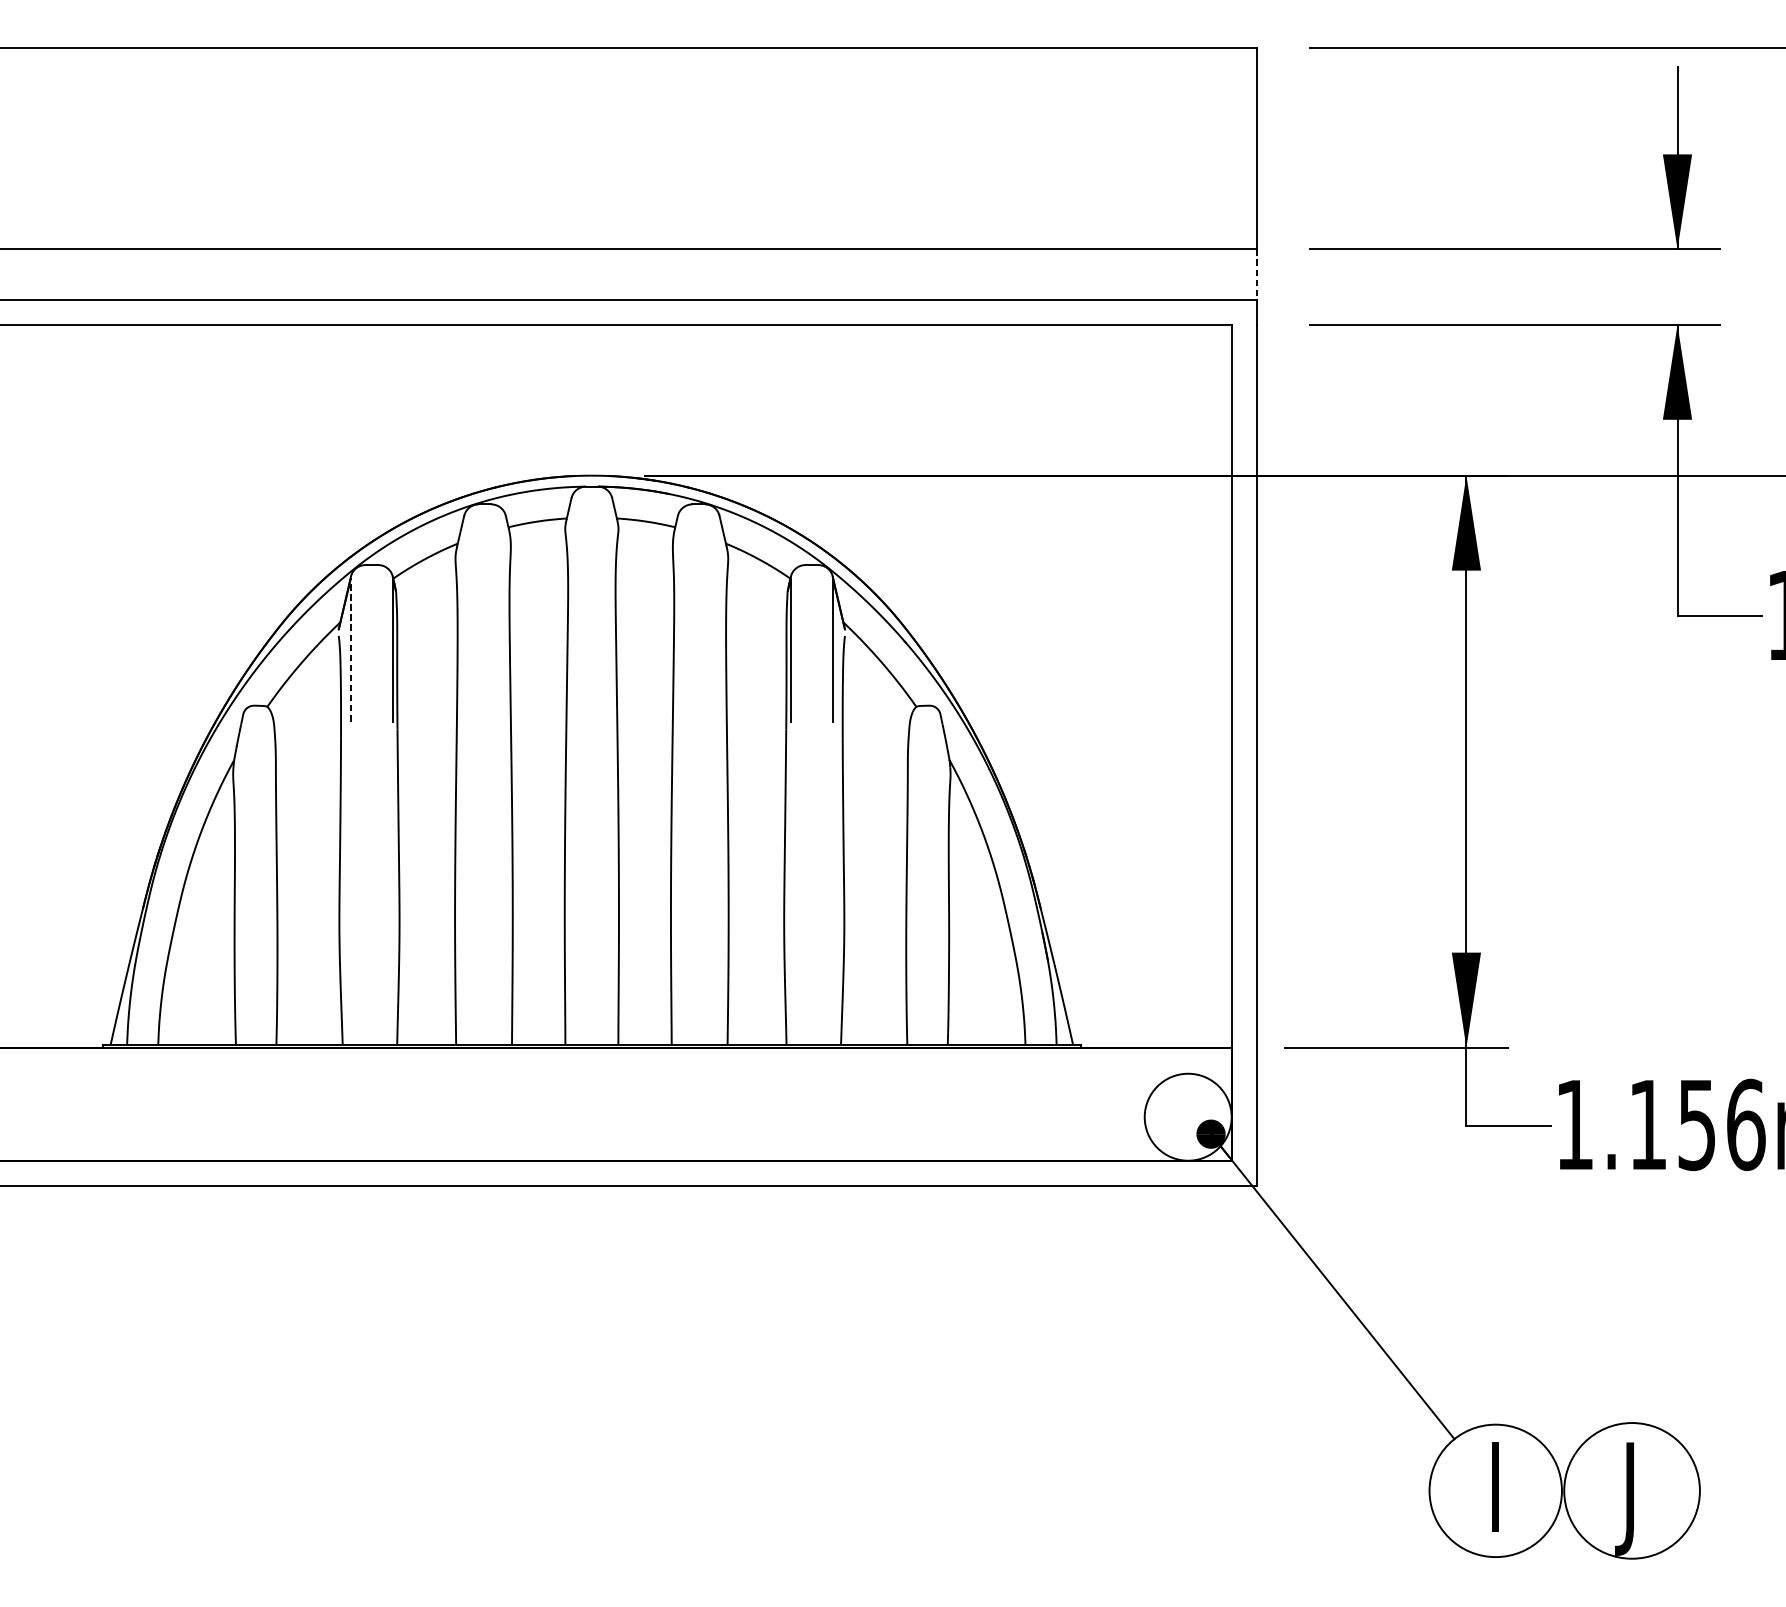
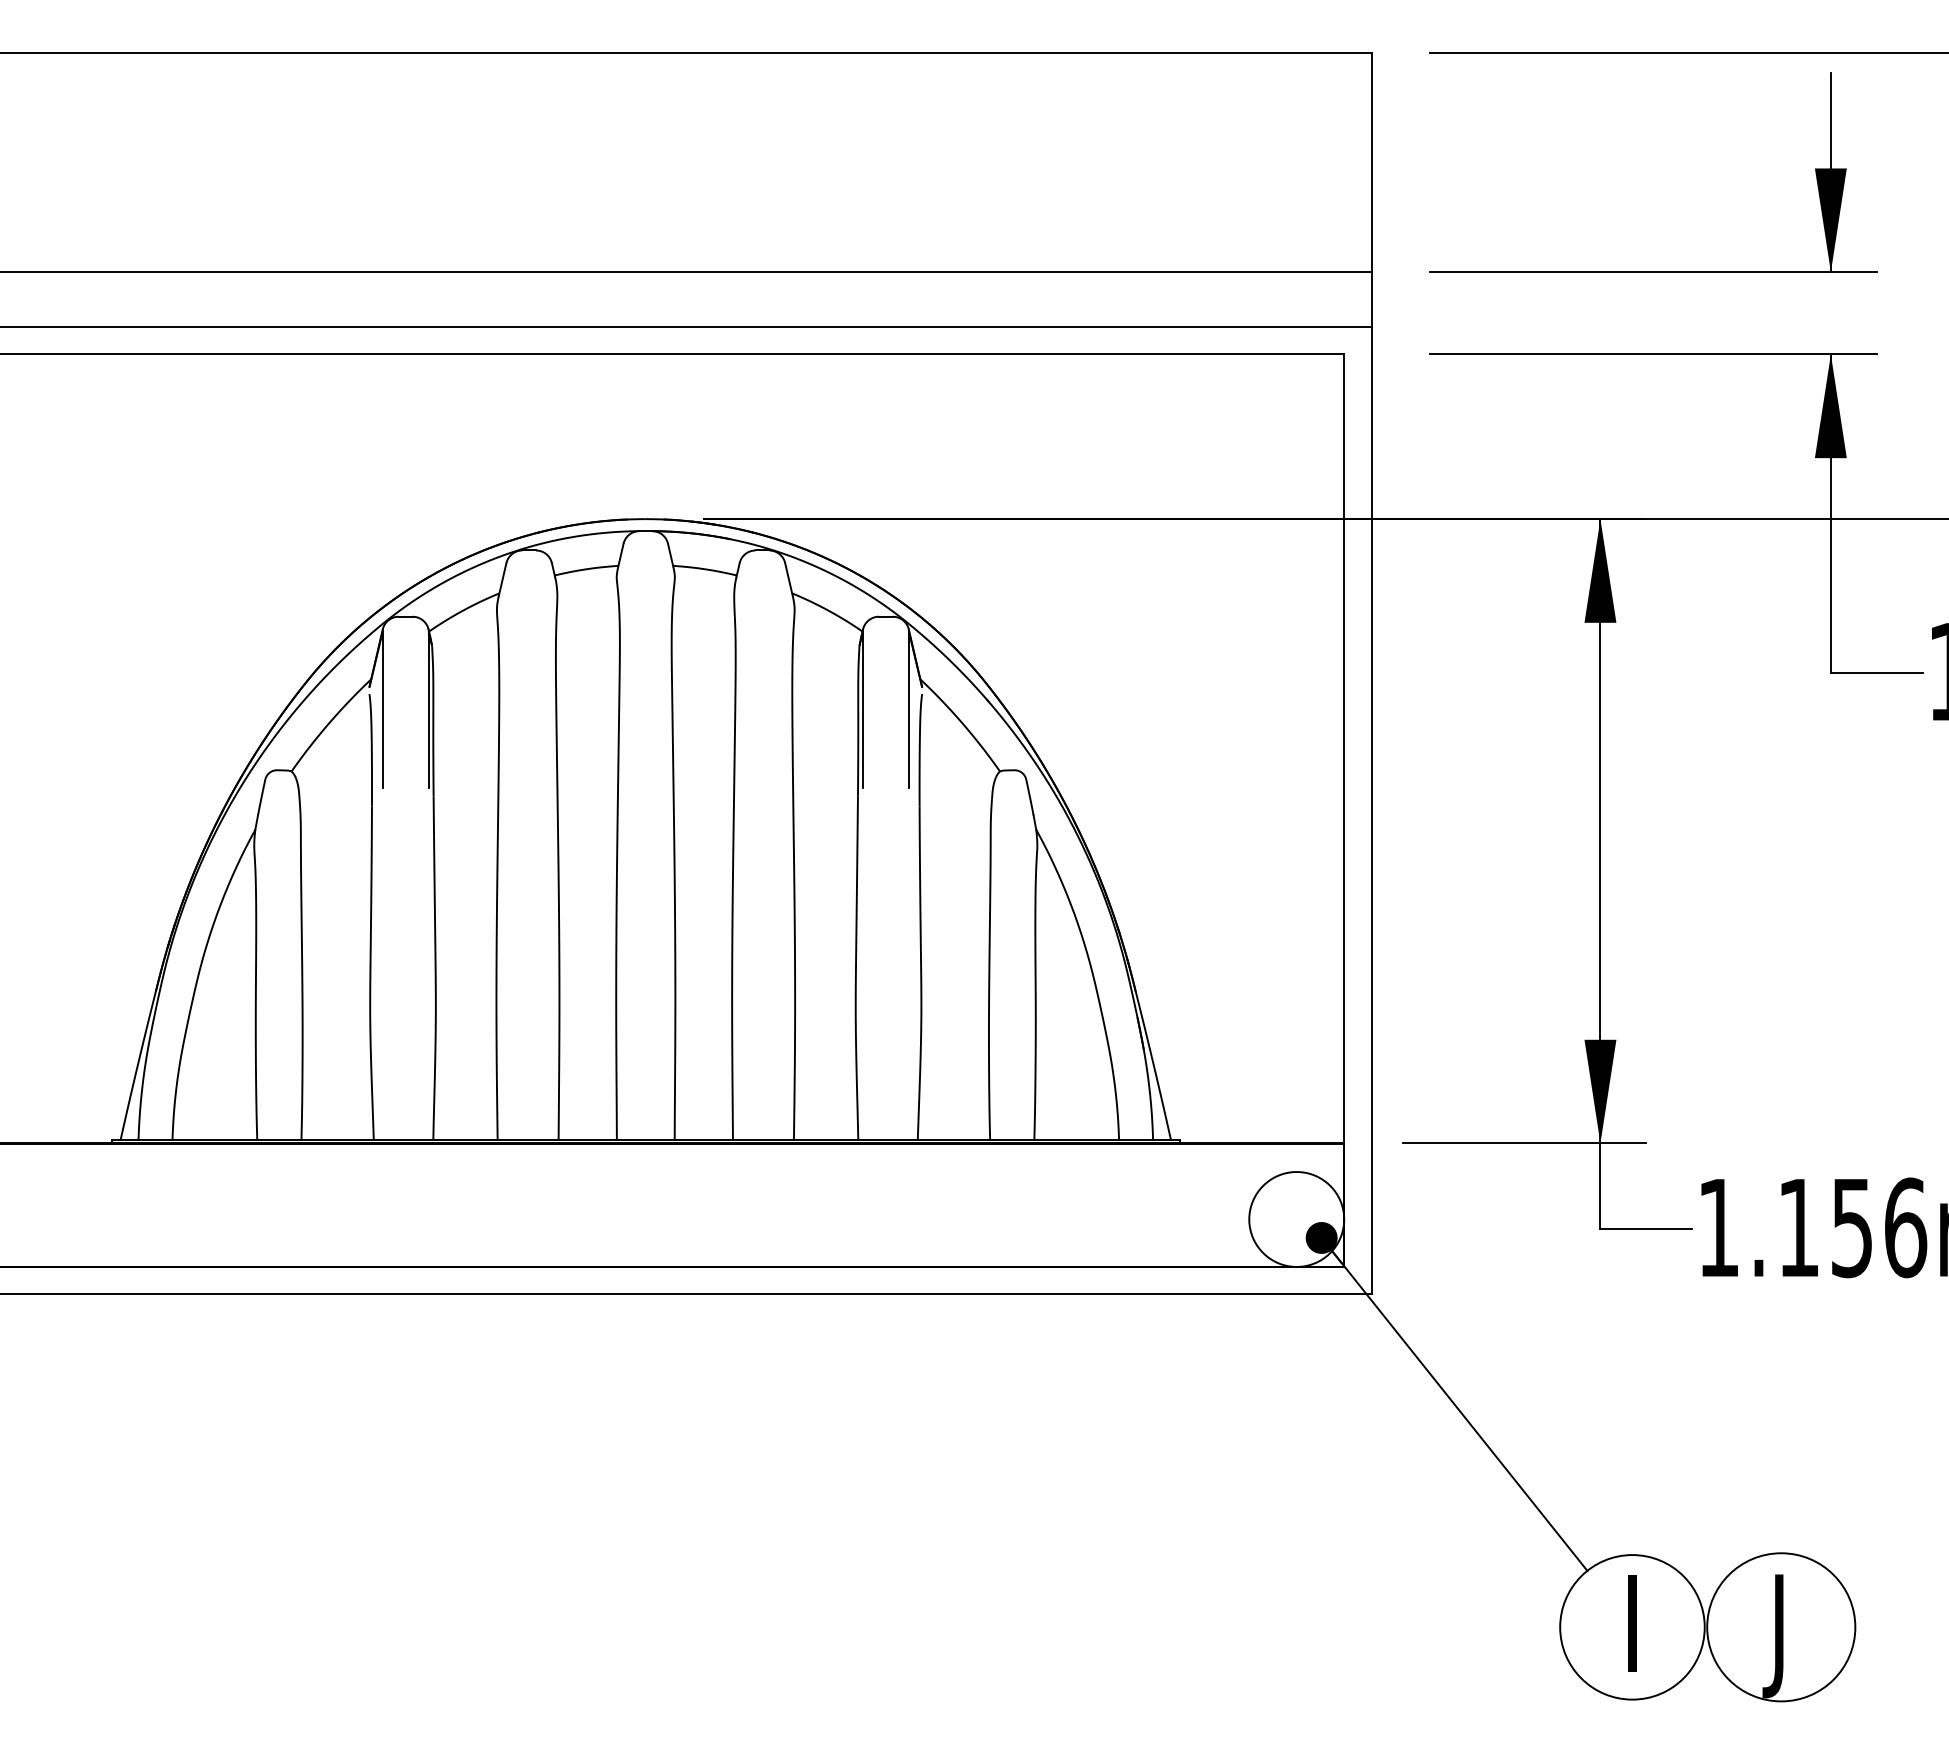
line: (1256, 275) -> (1371, 300), dashed -> solid
line: (350, 649) -> (382, 708), dashed -> solid

